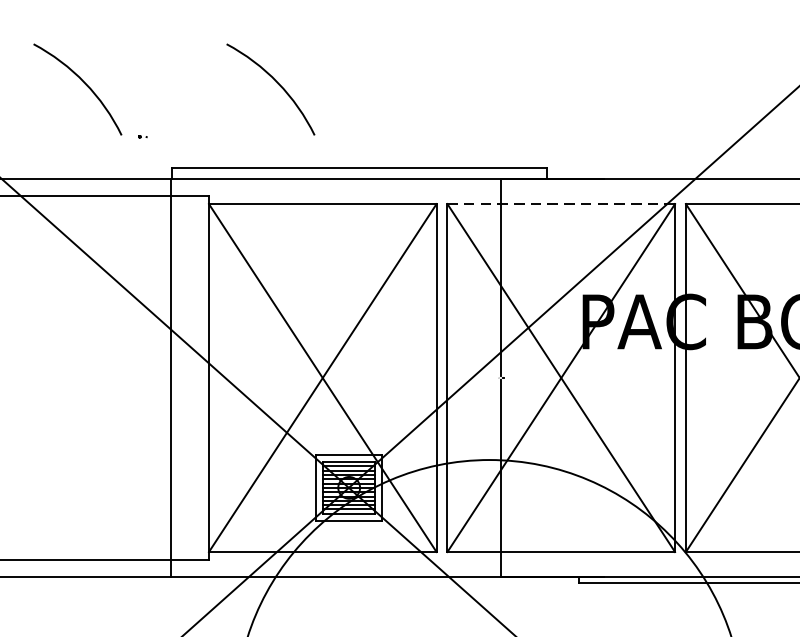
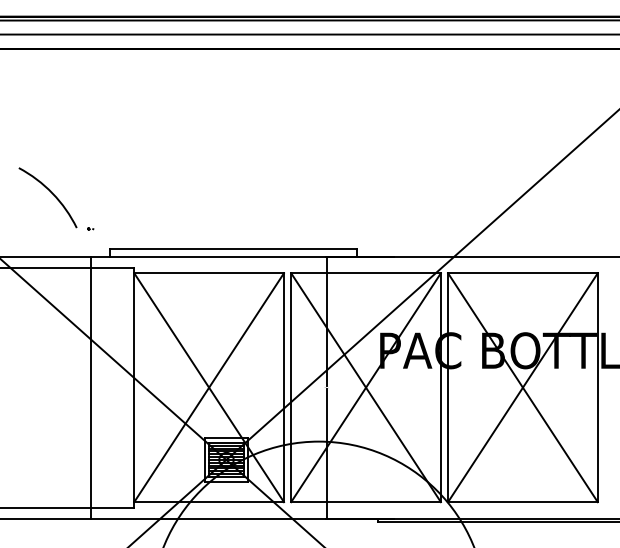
arc: (276, 82) -> (178, 193), removed
line: (561, 204) -> (366, 273), dashed -> solid
line: (171, 377) -> (91, 387), moved

